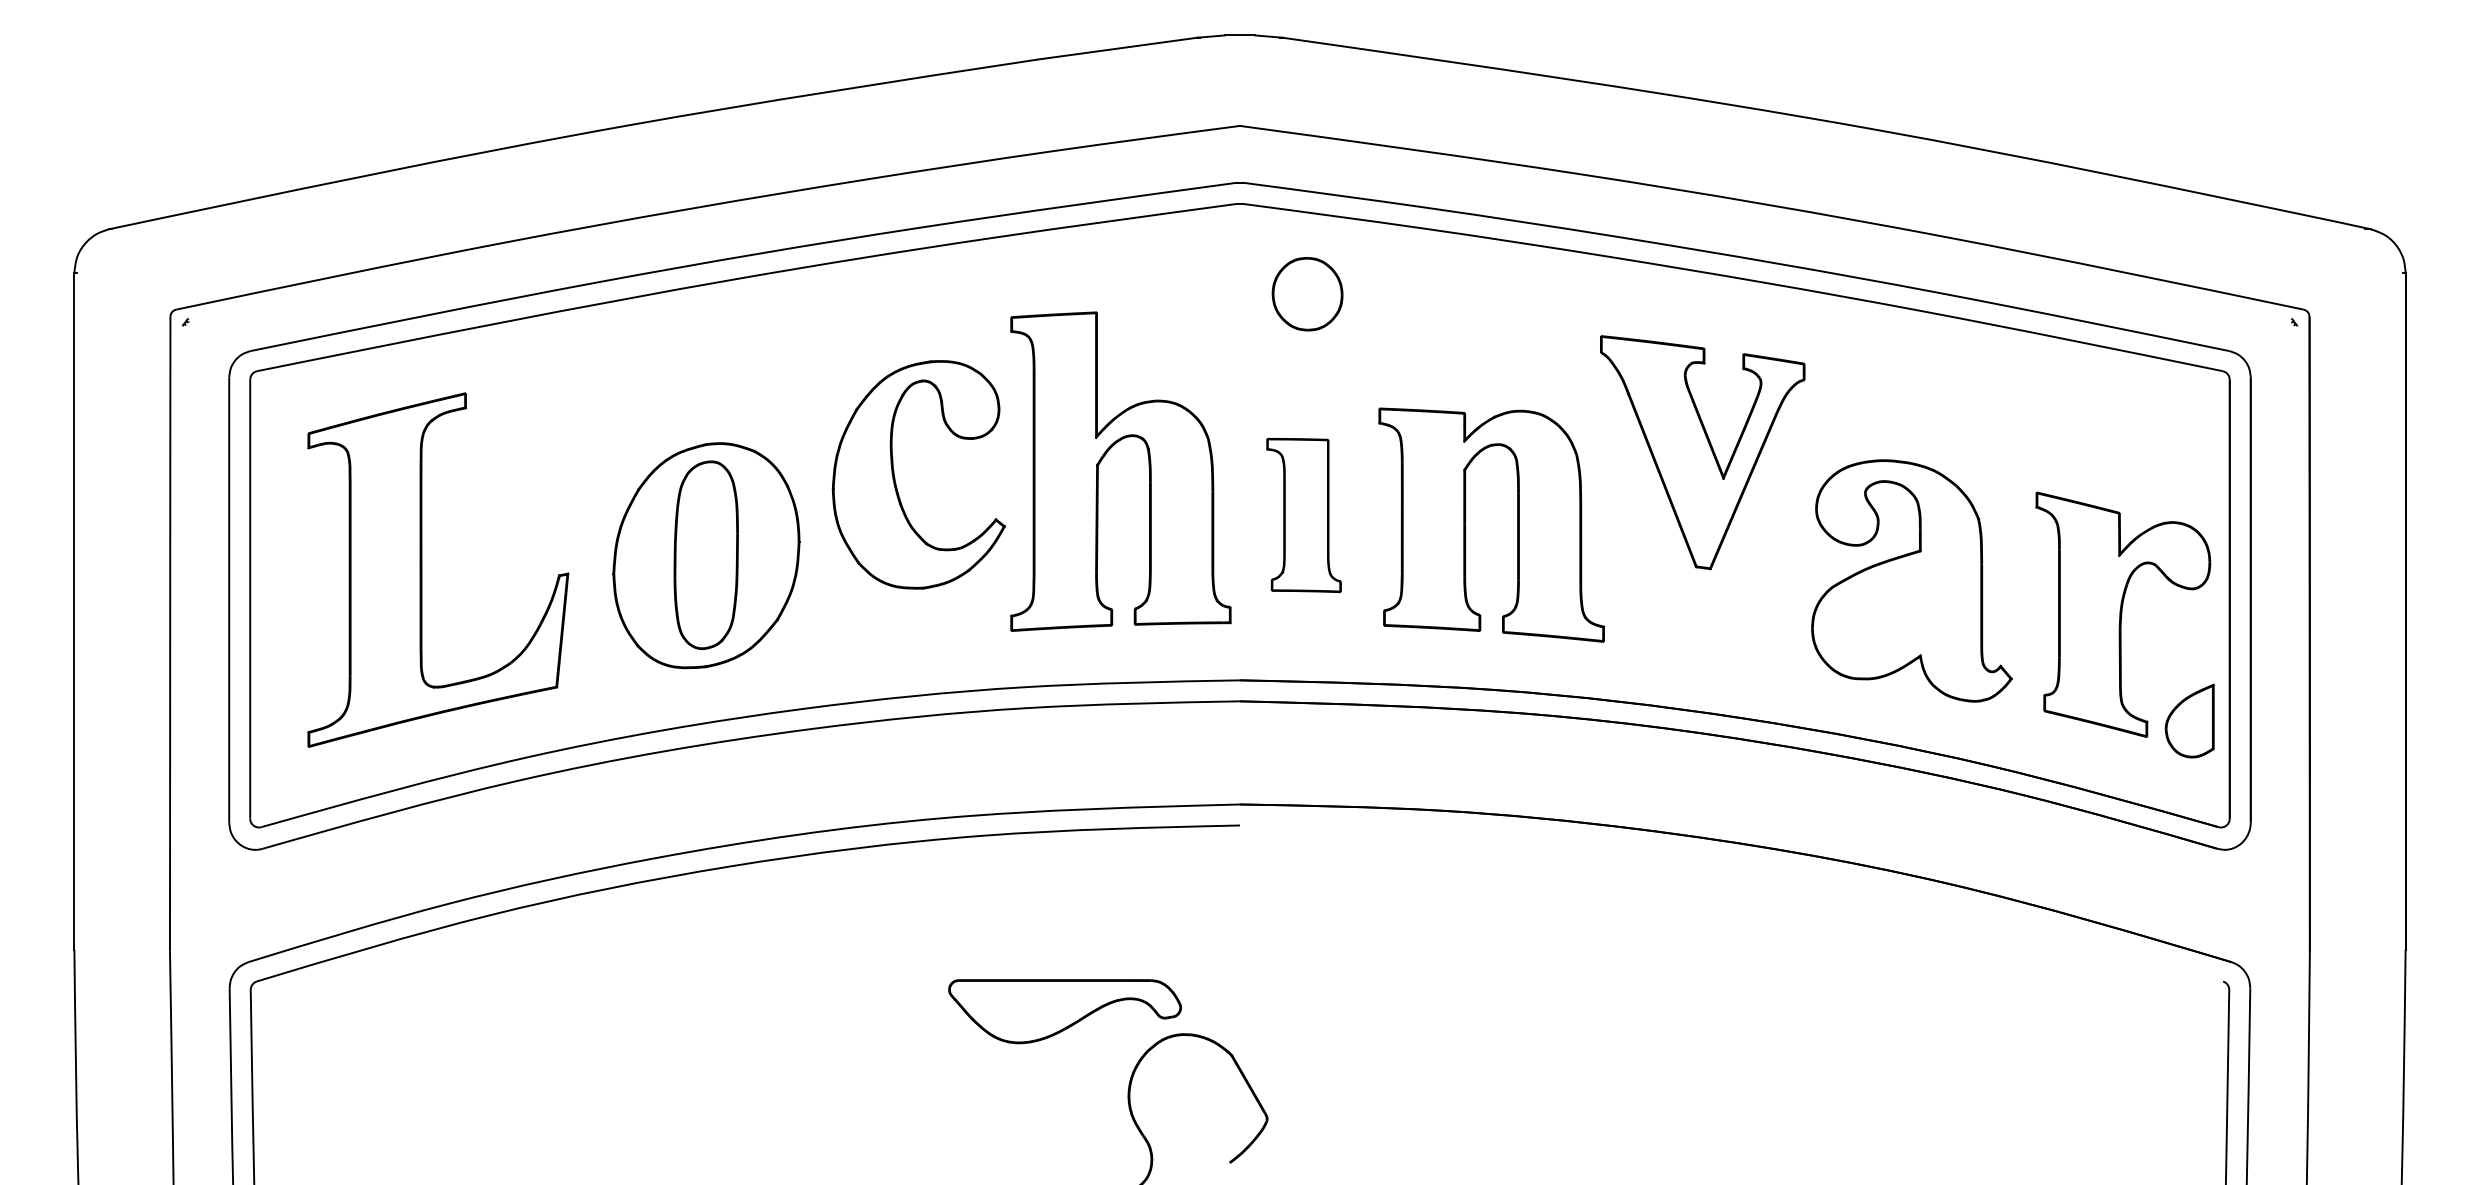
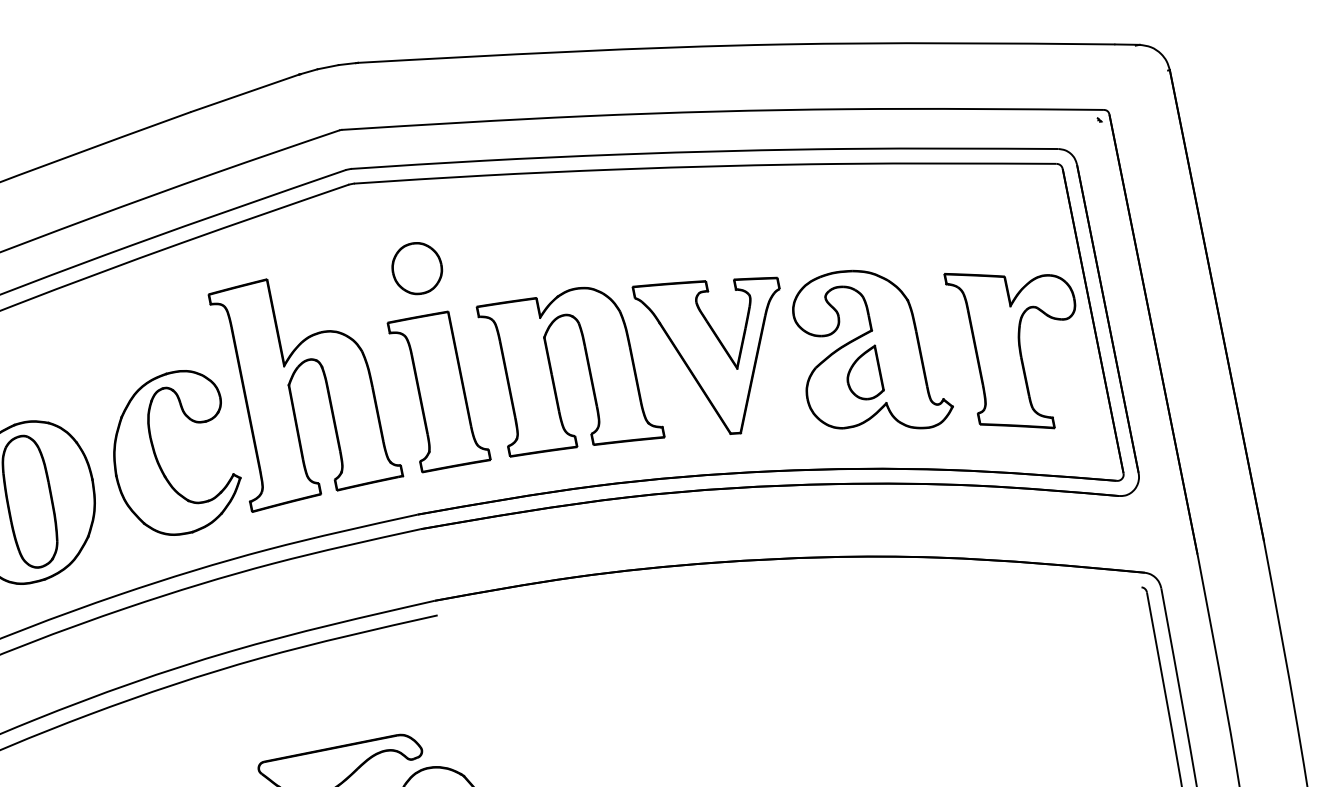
part: (1307, 294) -> (417, 268), moved
part: (1702, 452) -> (719, 353), moved
part: (895, 477) -> (157, 459), moved
part: (1303, 515) -> (438, 391), size x1.43
part: (2189, 720) -> (863, 373), moved

